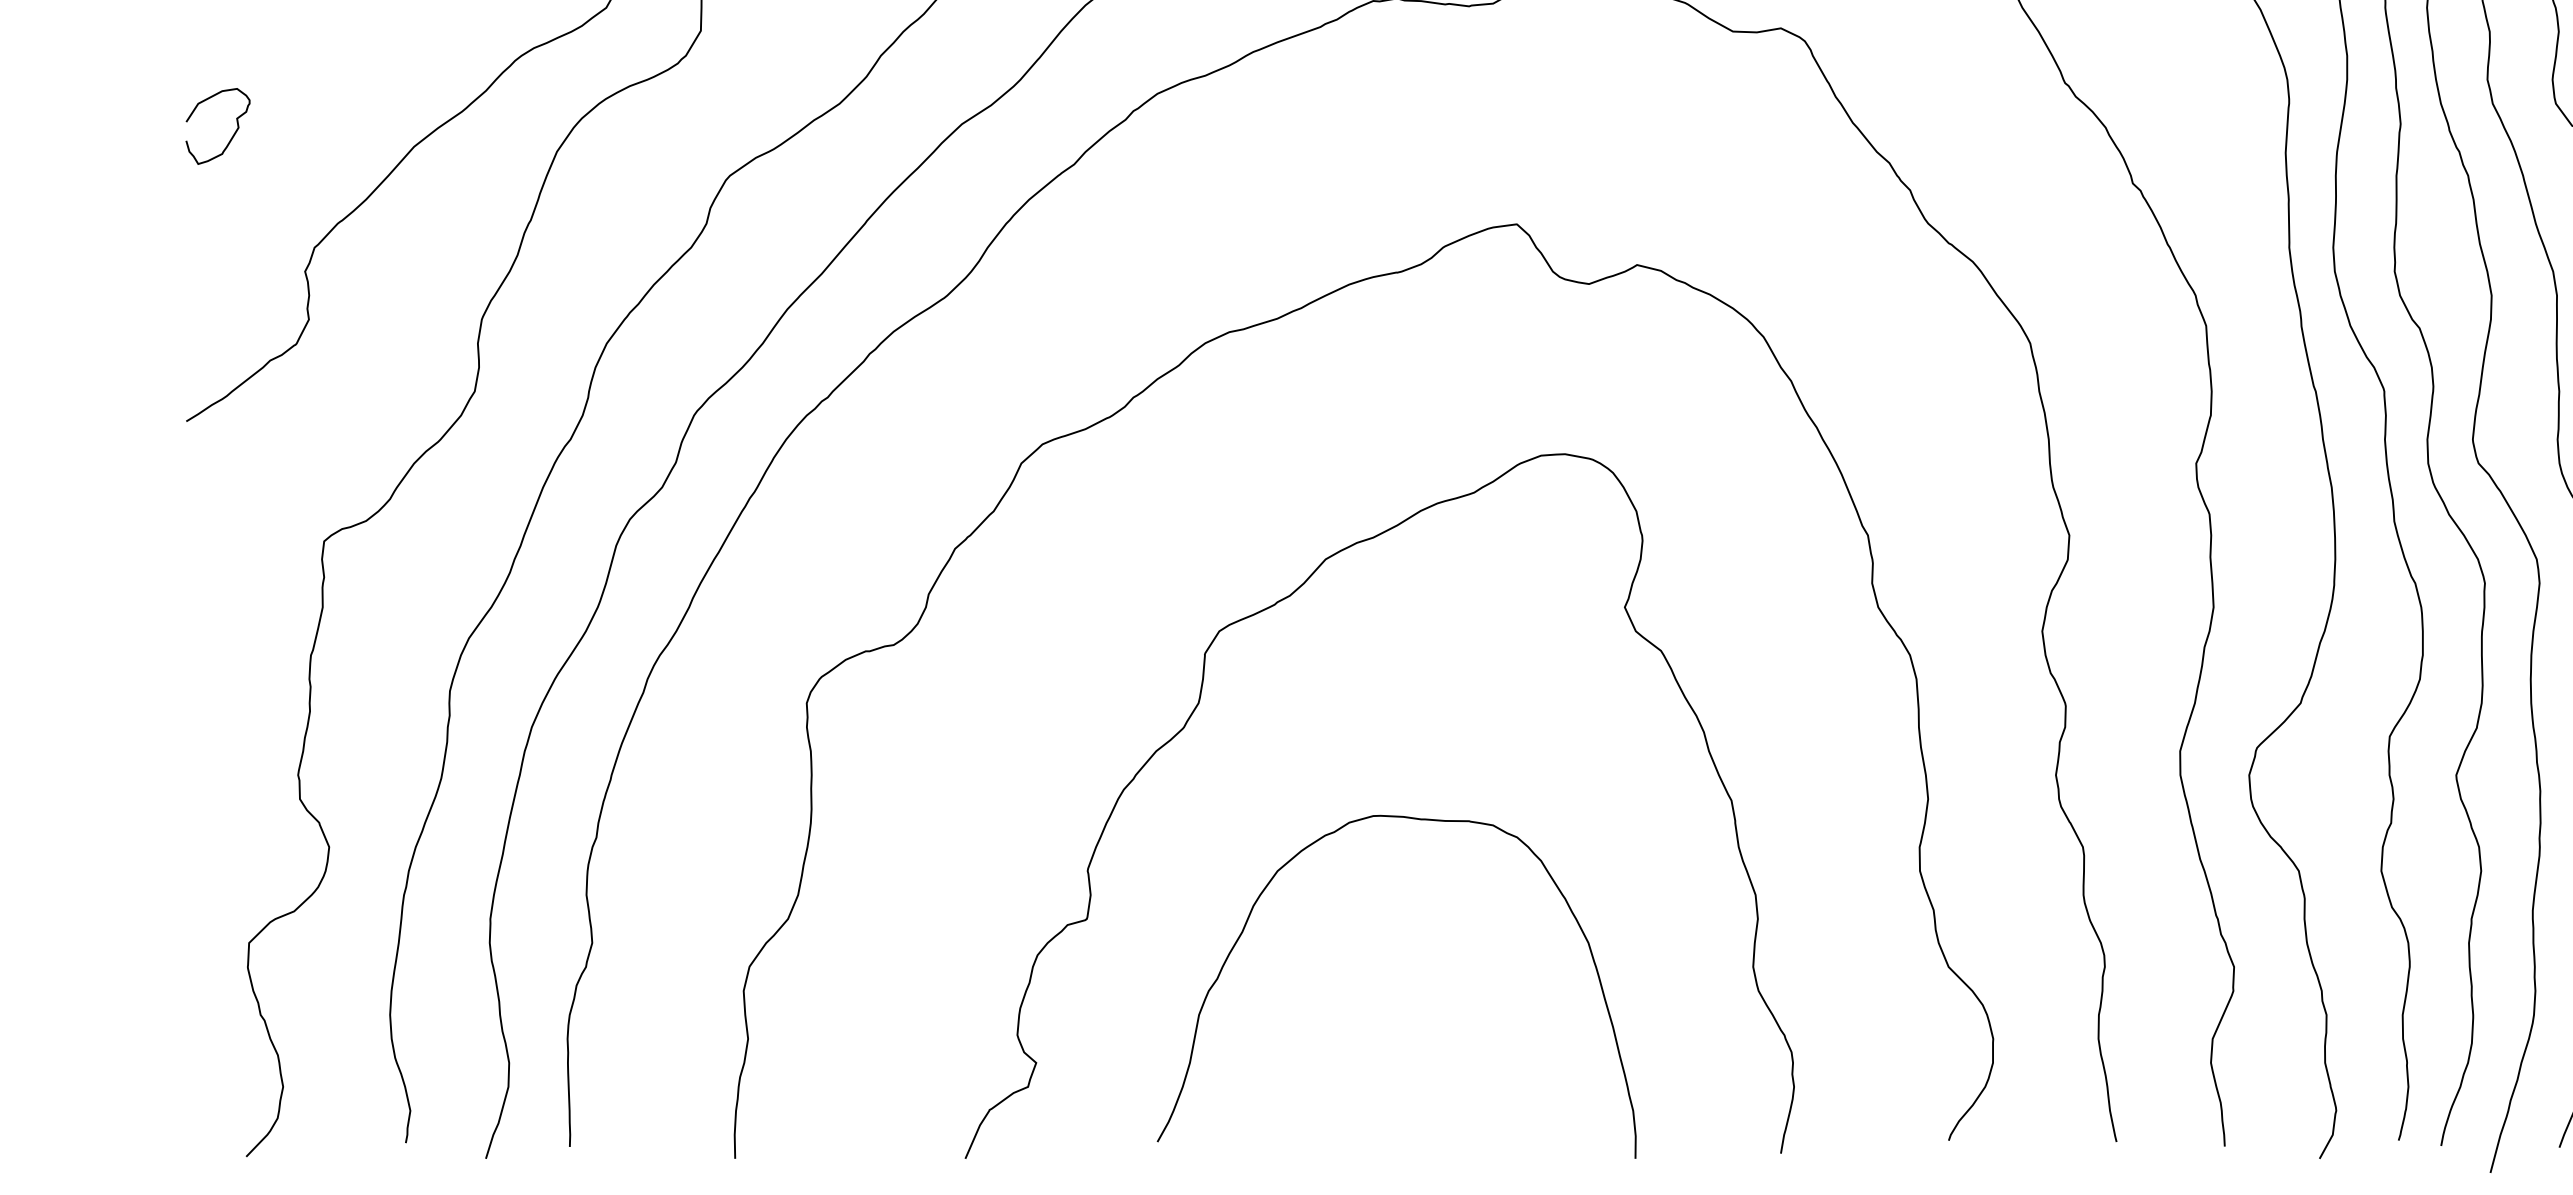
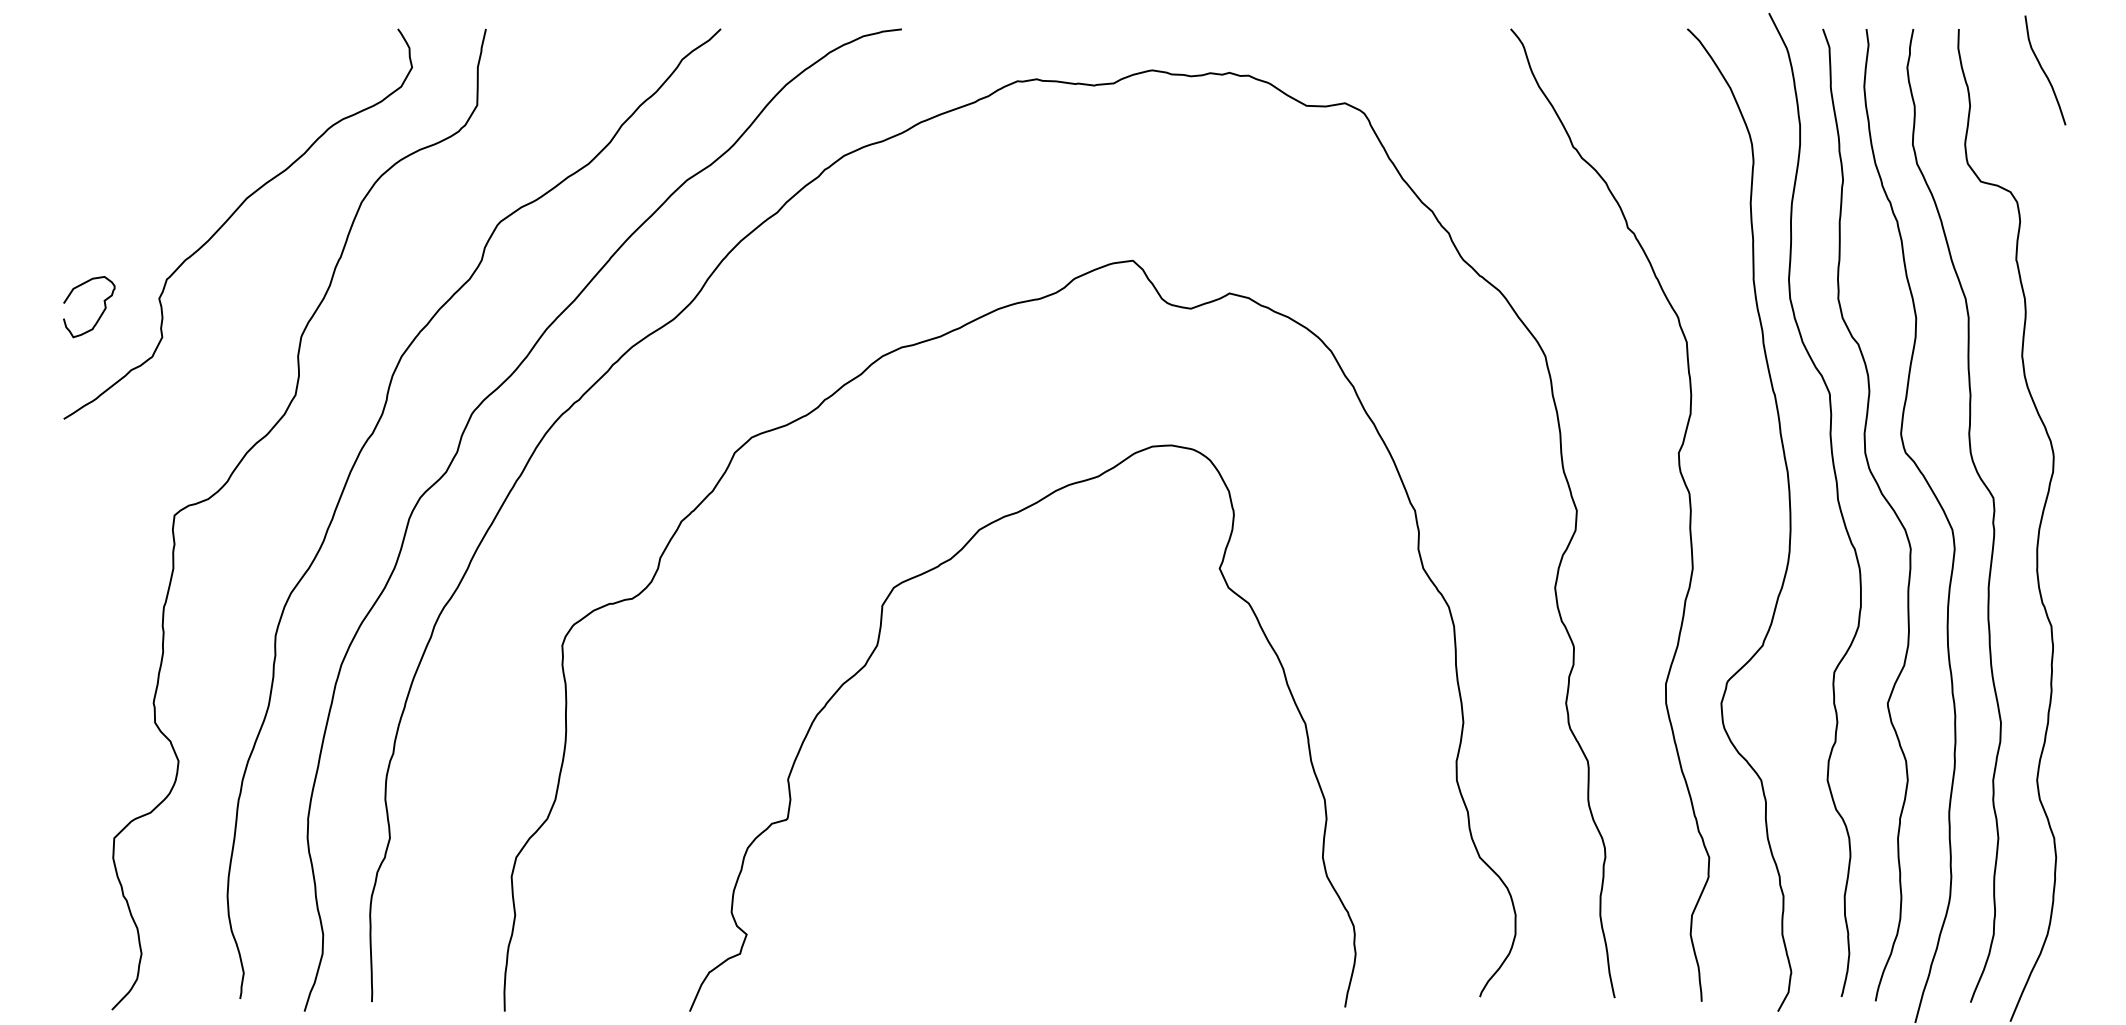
curve: (232, 135) -> (100, 314), moved
curve: (1248, 920) -> (917, 820), removed

